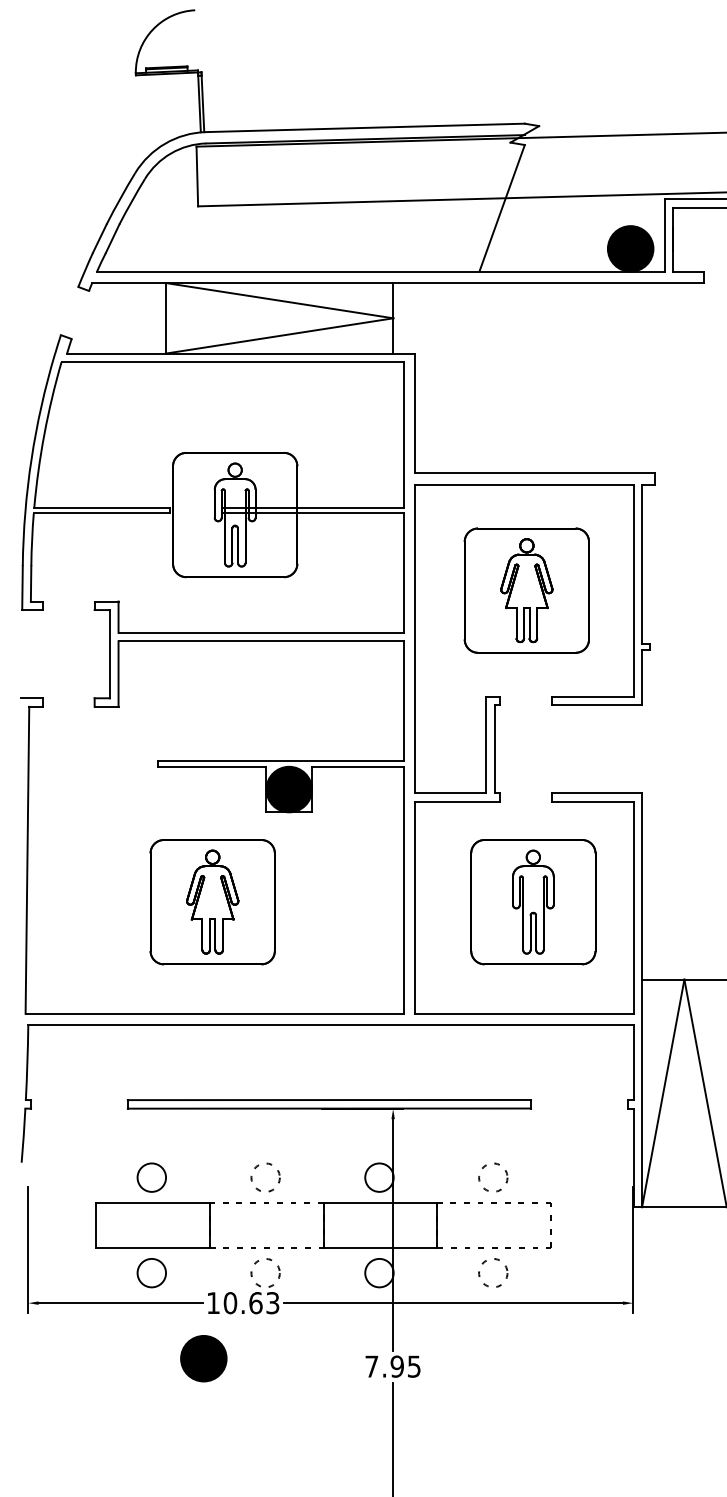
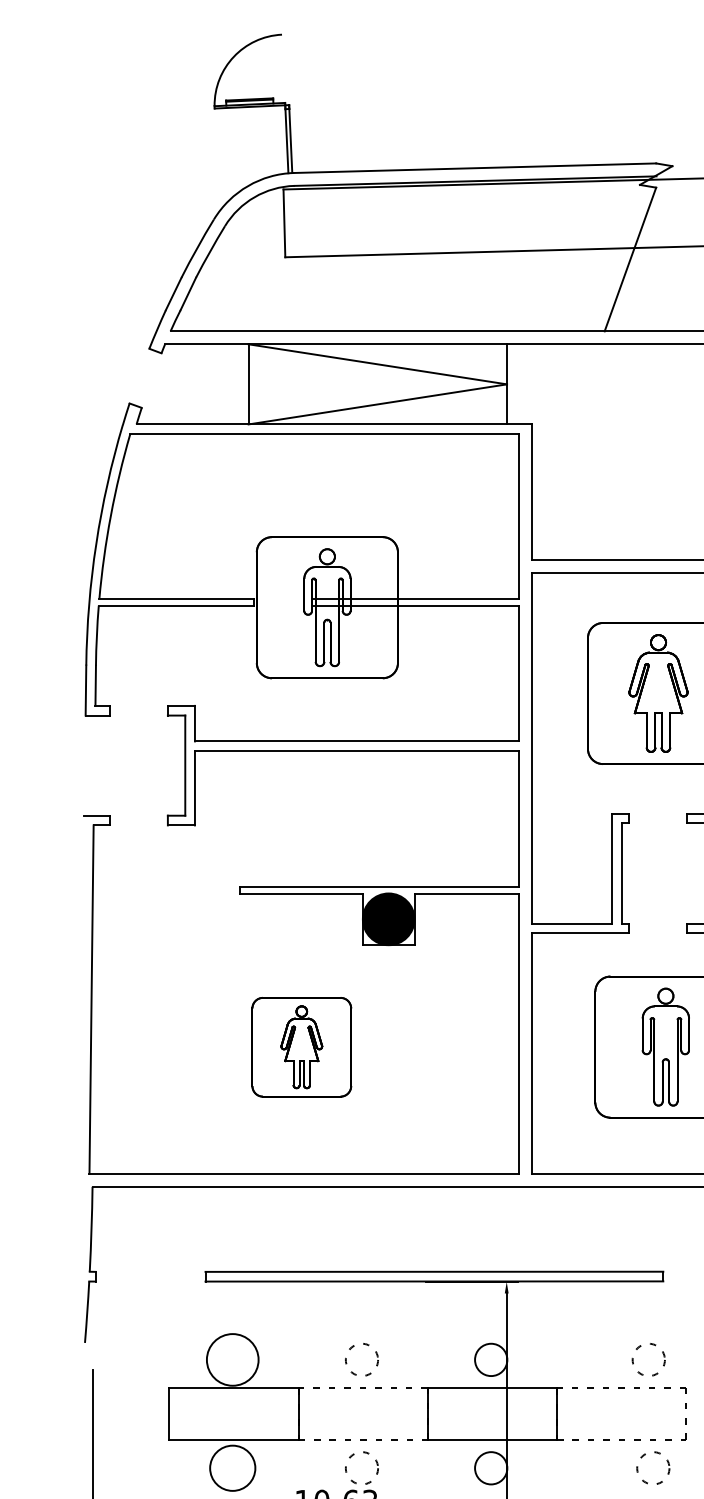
part: (212, 902) -> (301, 1047), size x0.7
circle: (151, 1177) -> (232, 1359), size x1.6
circle: (493, 1177) -> (649, 1359), moved
circle: (151, 1272) -> (232, 1467), size x1.4
circle: (493, 1272) -> (653, 1467), moved

